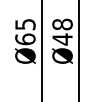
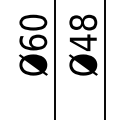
text: (25, 24) -> (33, 22), Ø65 -> Ø60

